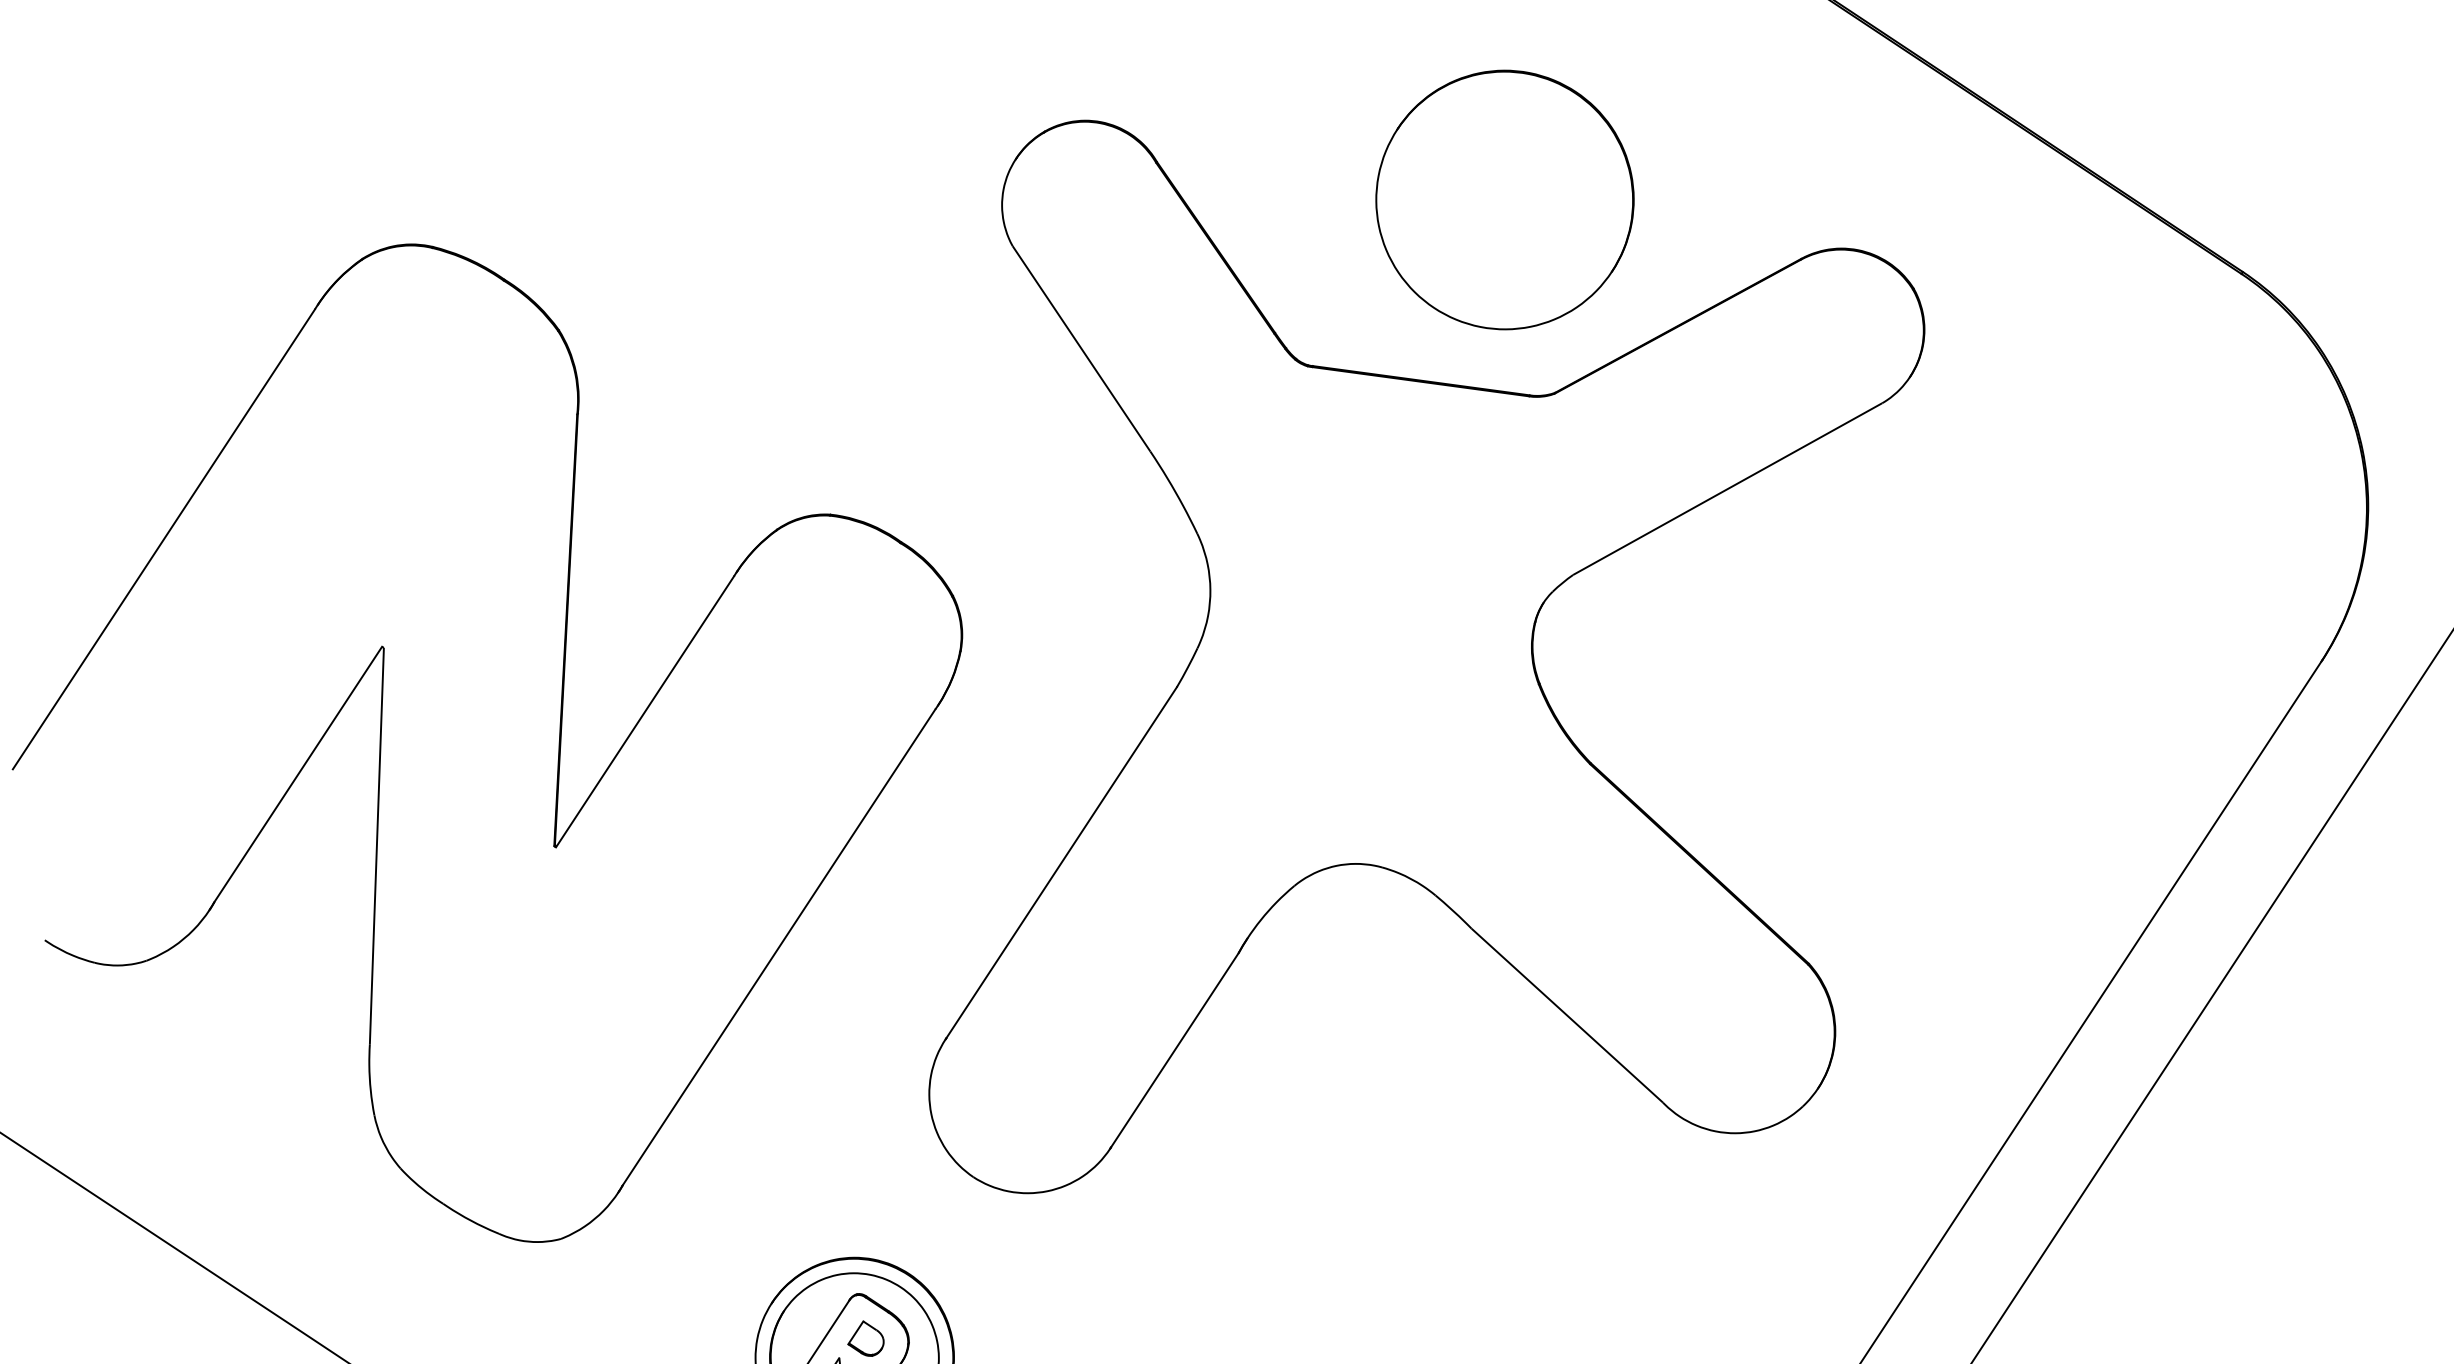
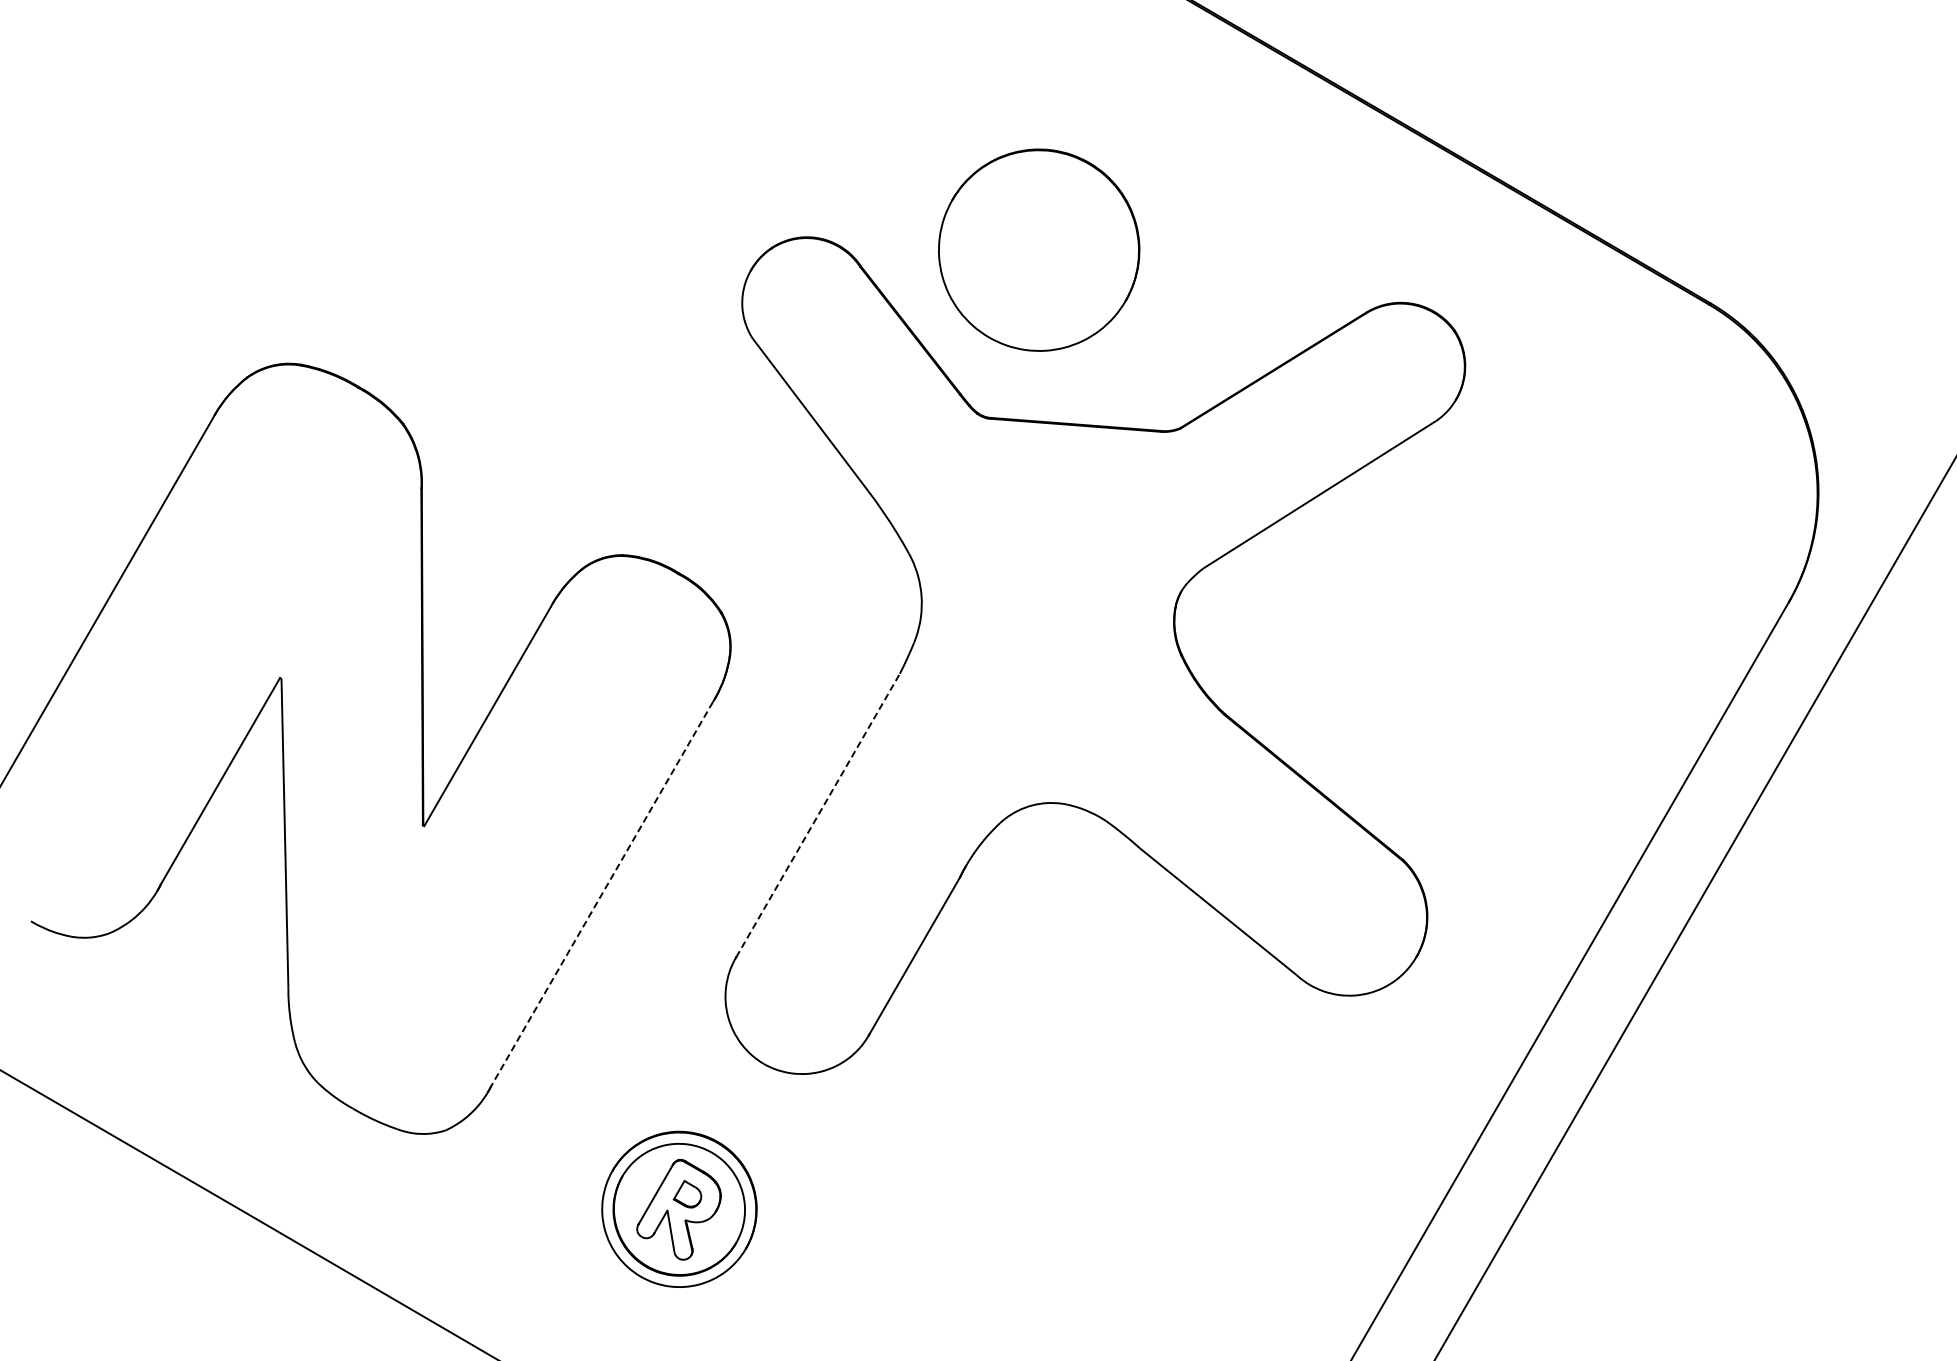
part: (1505, 199) -> (1039, 249), moved
line: (1062, 862) -> (818, 815), solid -> dashed
line: (779, 948) -> (602, 894), solid -> dashed

